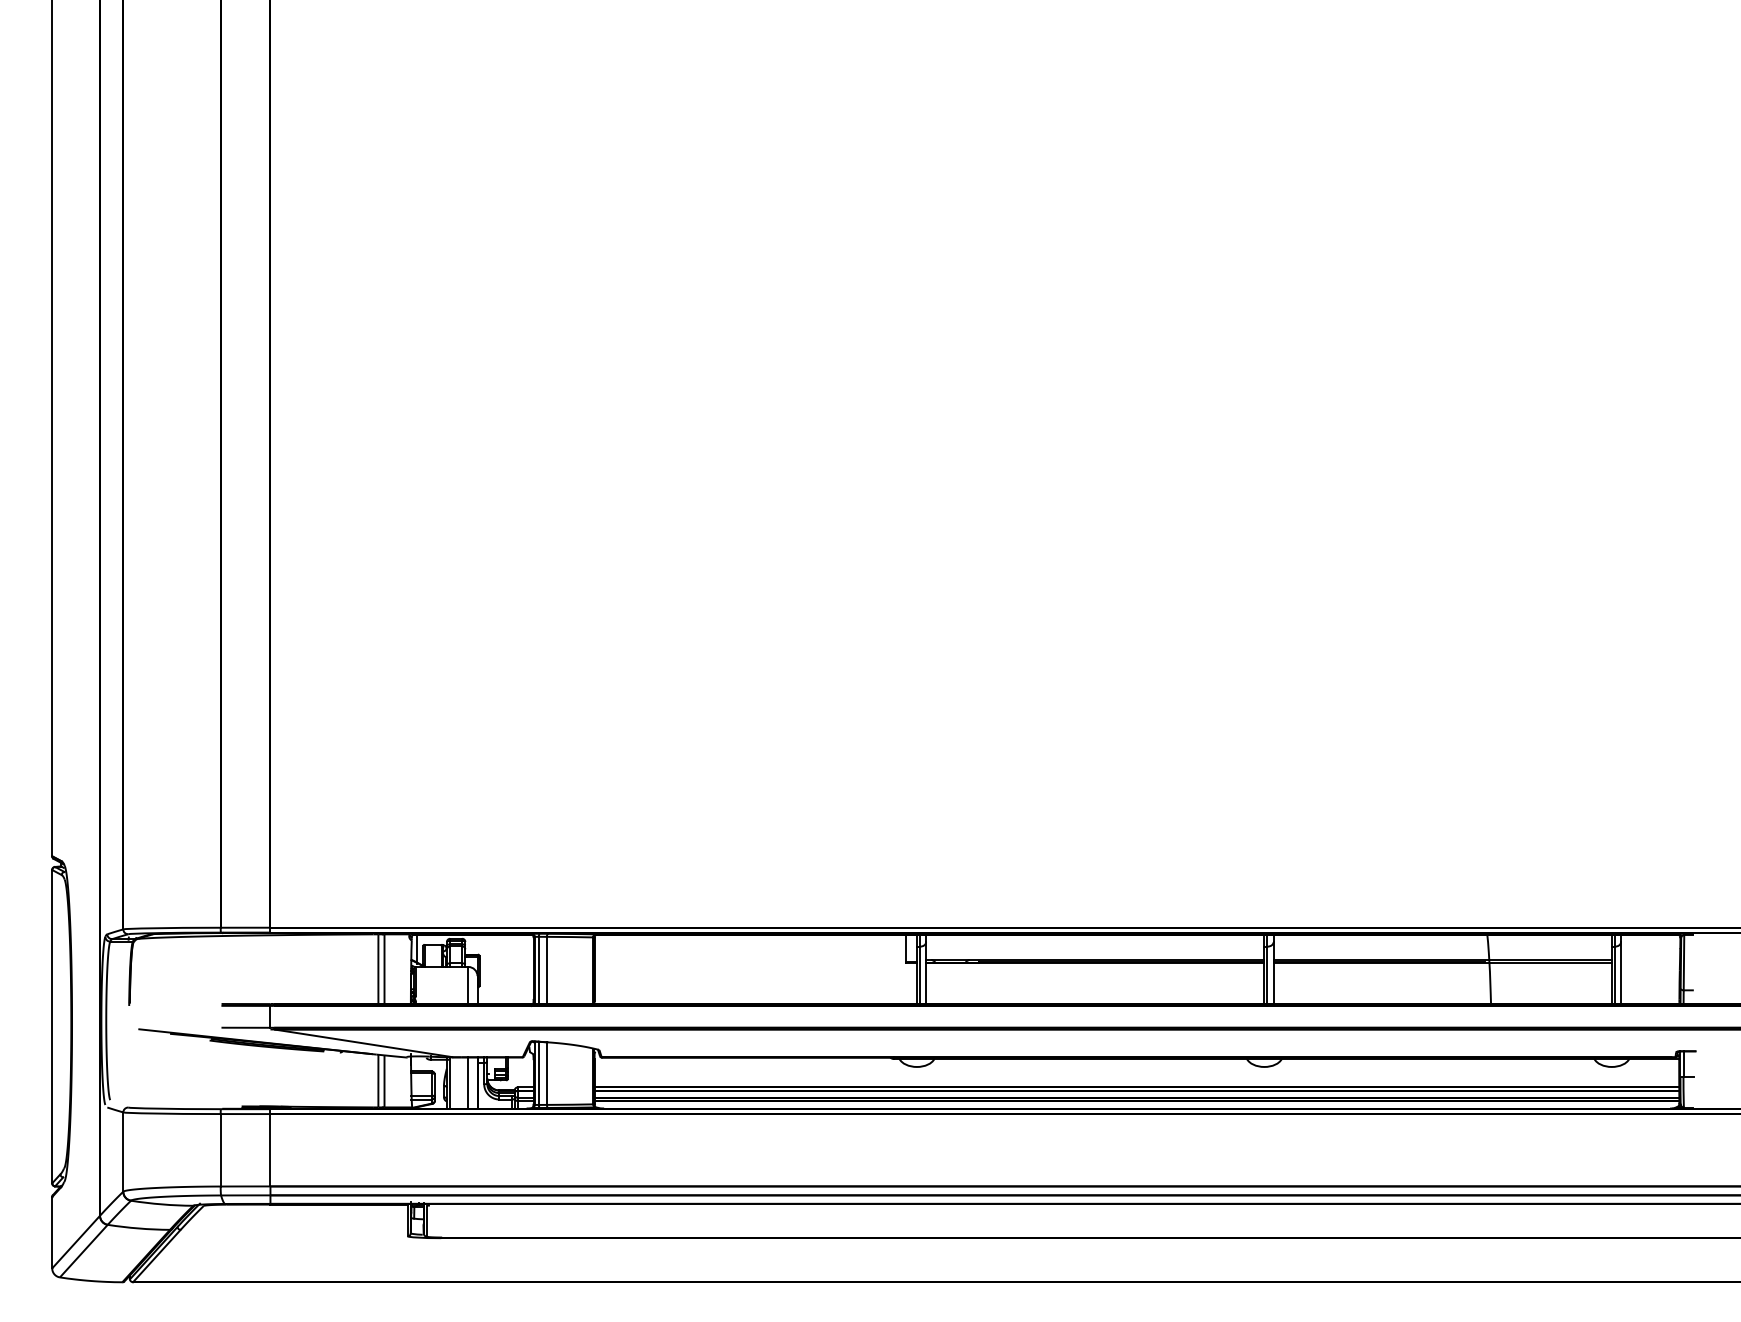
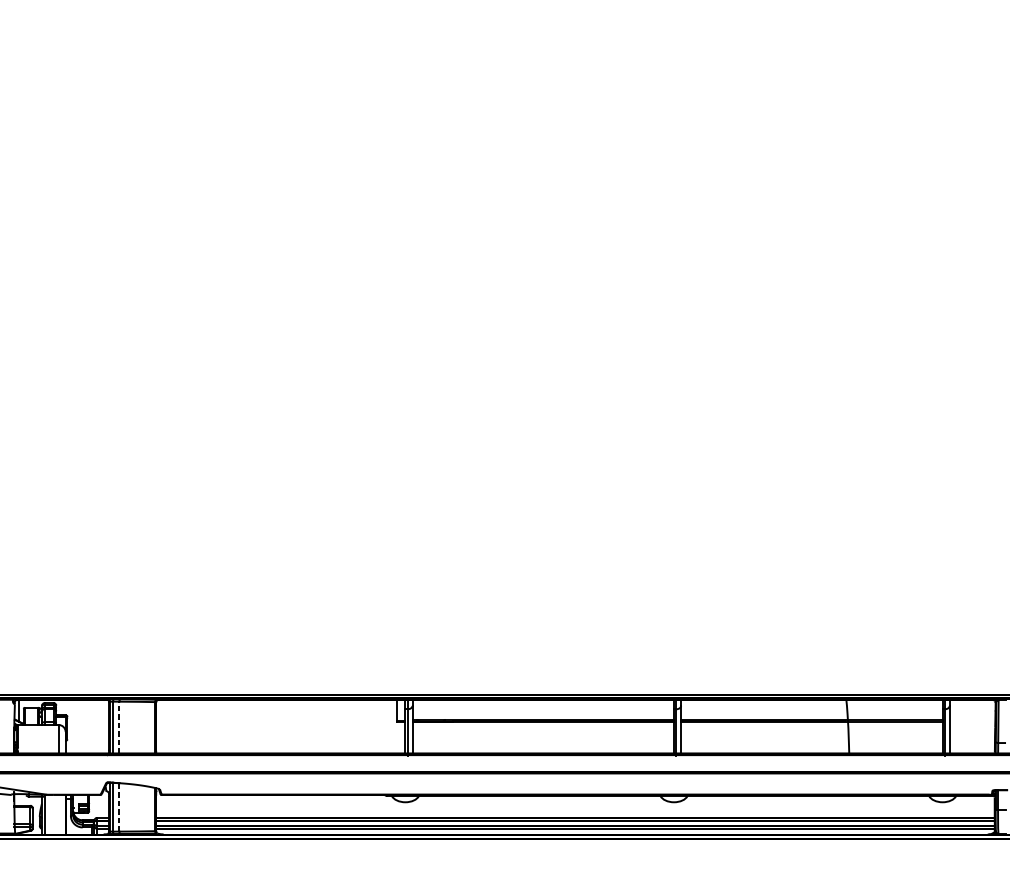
line: (546, 970) -> (119, 727), solid -> dashed
line: (546, 1073) -> (119, 807), solid -> dashed
line: (468, 1082) -> (58, 814), removed

